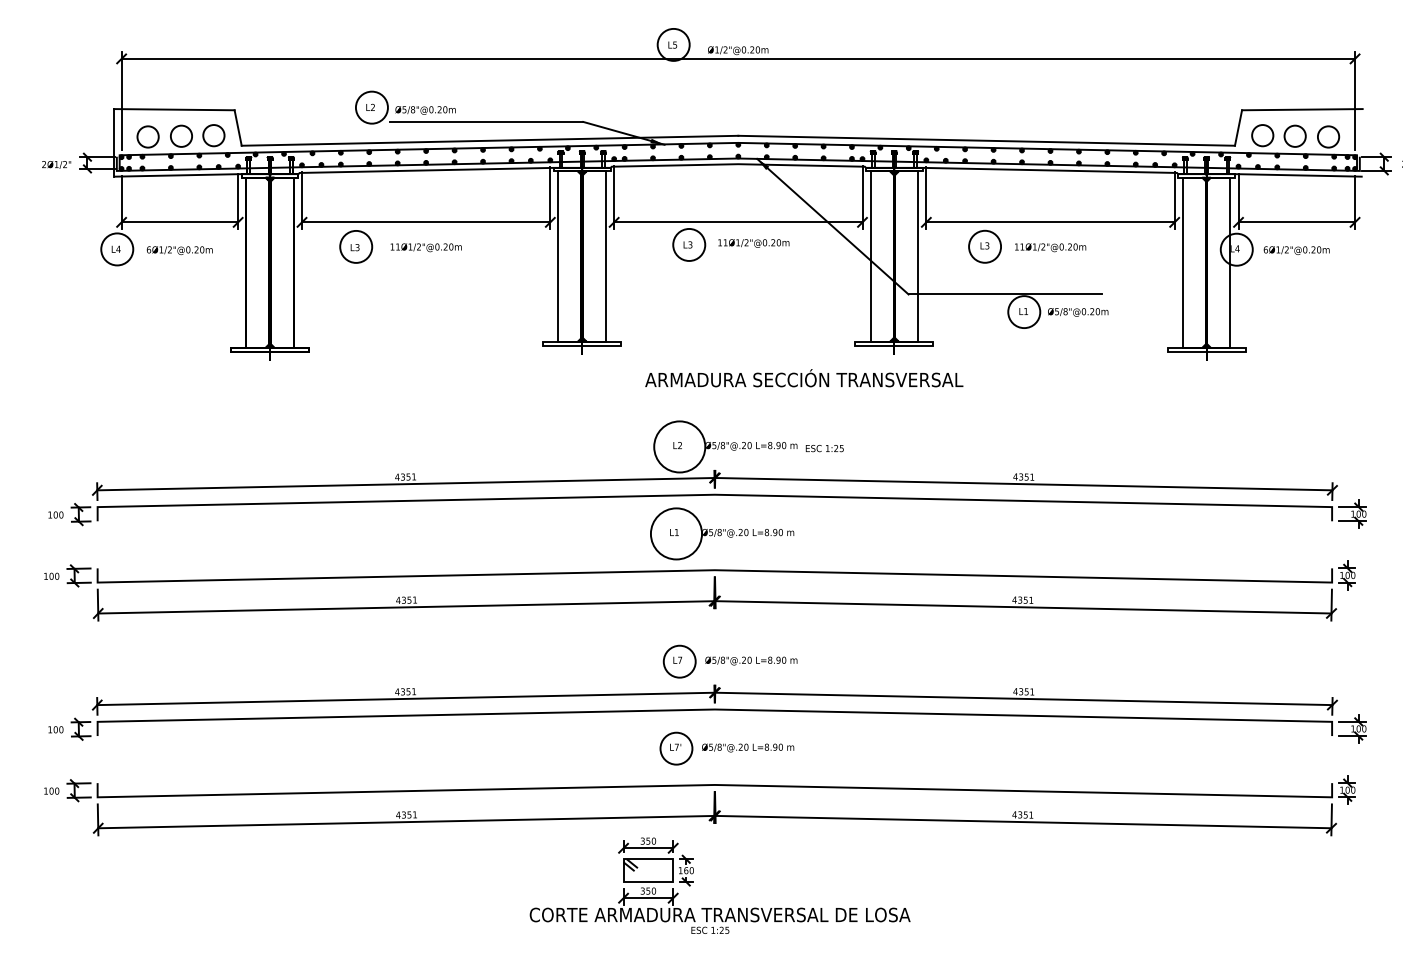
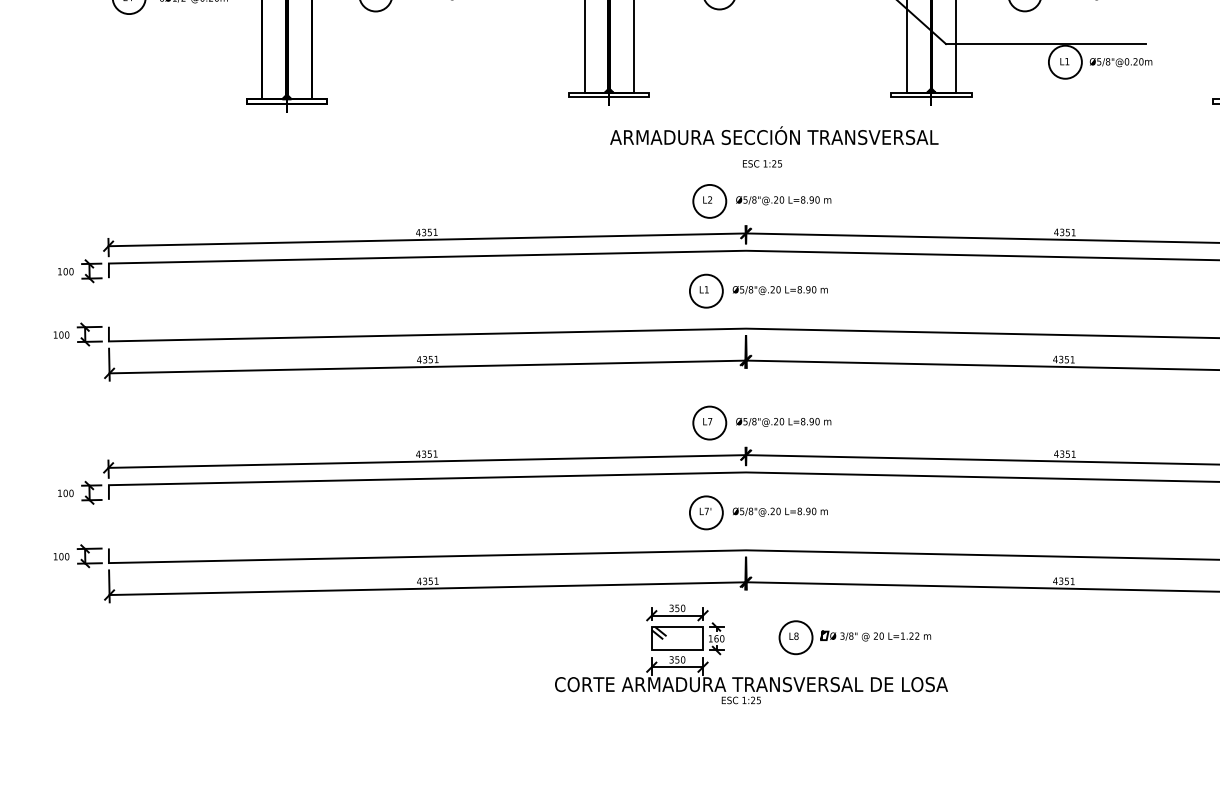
text: (804, 378) -> (774, 135), moved
circle: (679, 446) -> (709, 200), size x0.62
text: (824, 448) -> (762, 163), moved
circle: (676, 533) -> (706, 290), size x0.62
part: (820, 869) -> (855, 637), added

